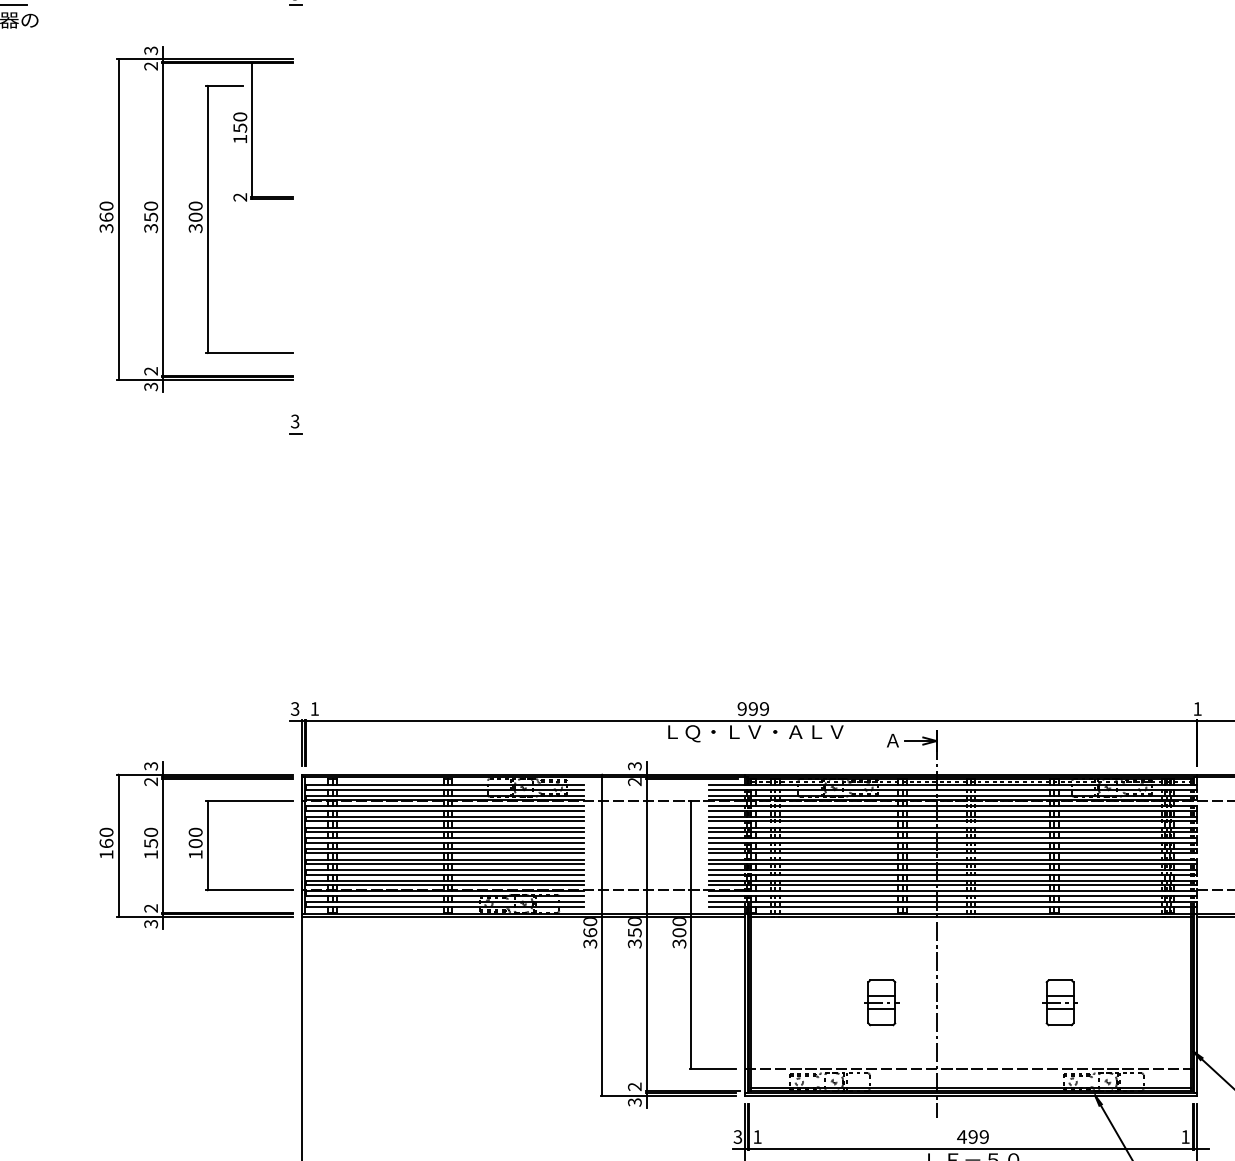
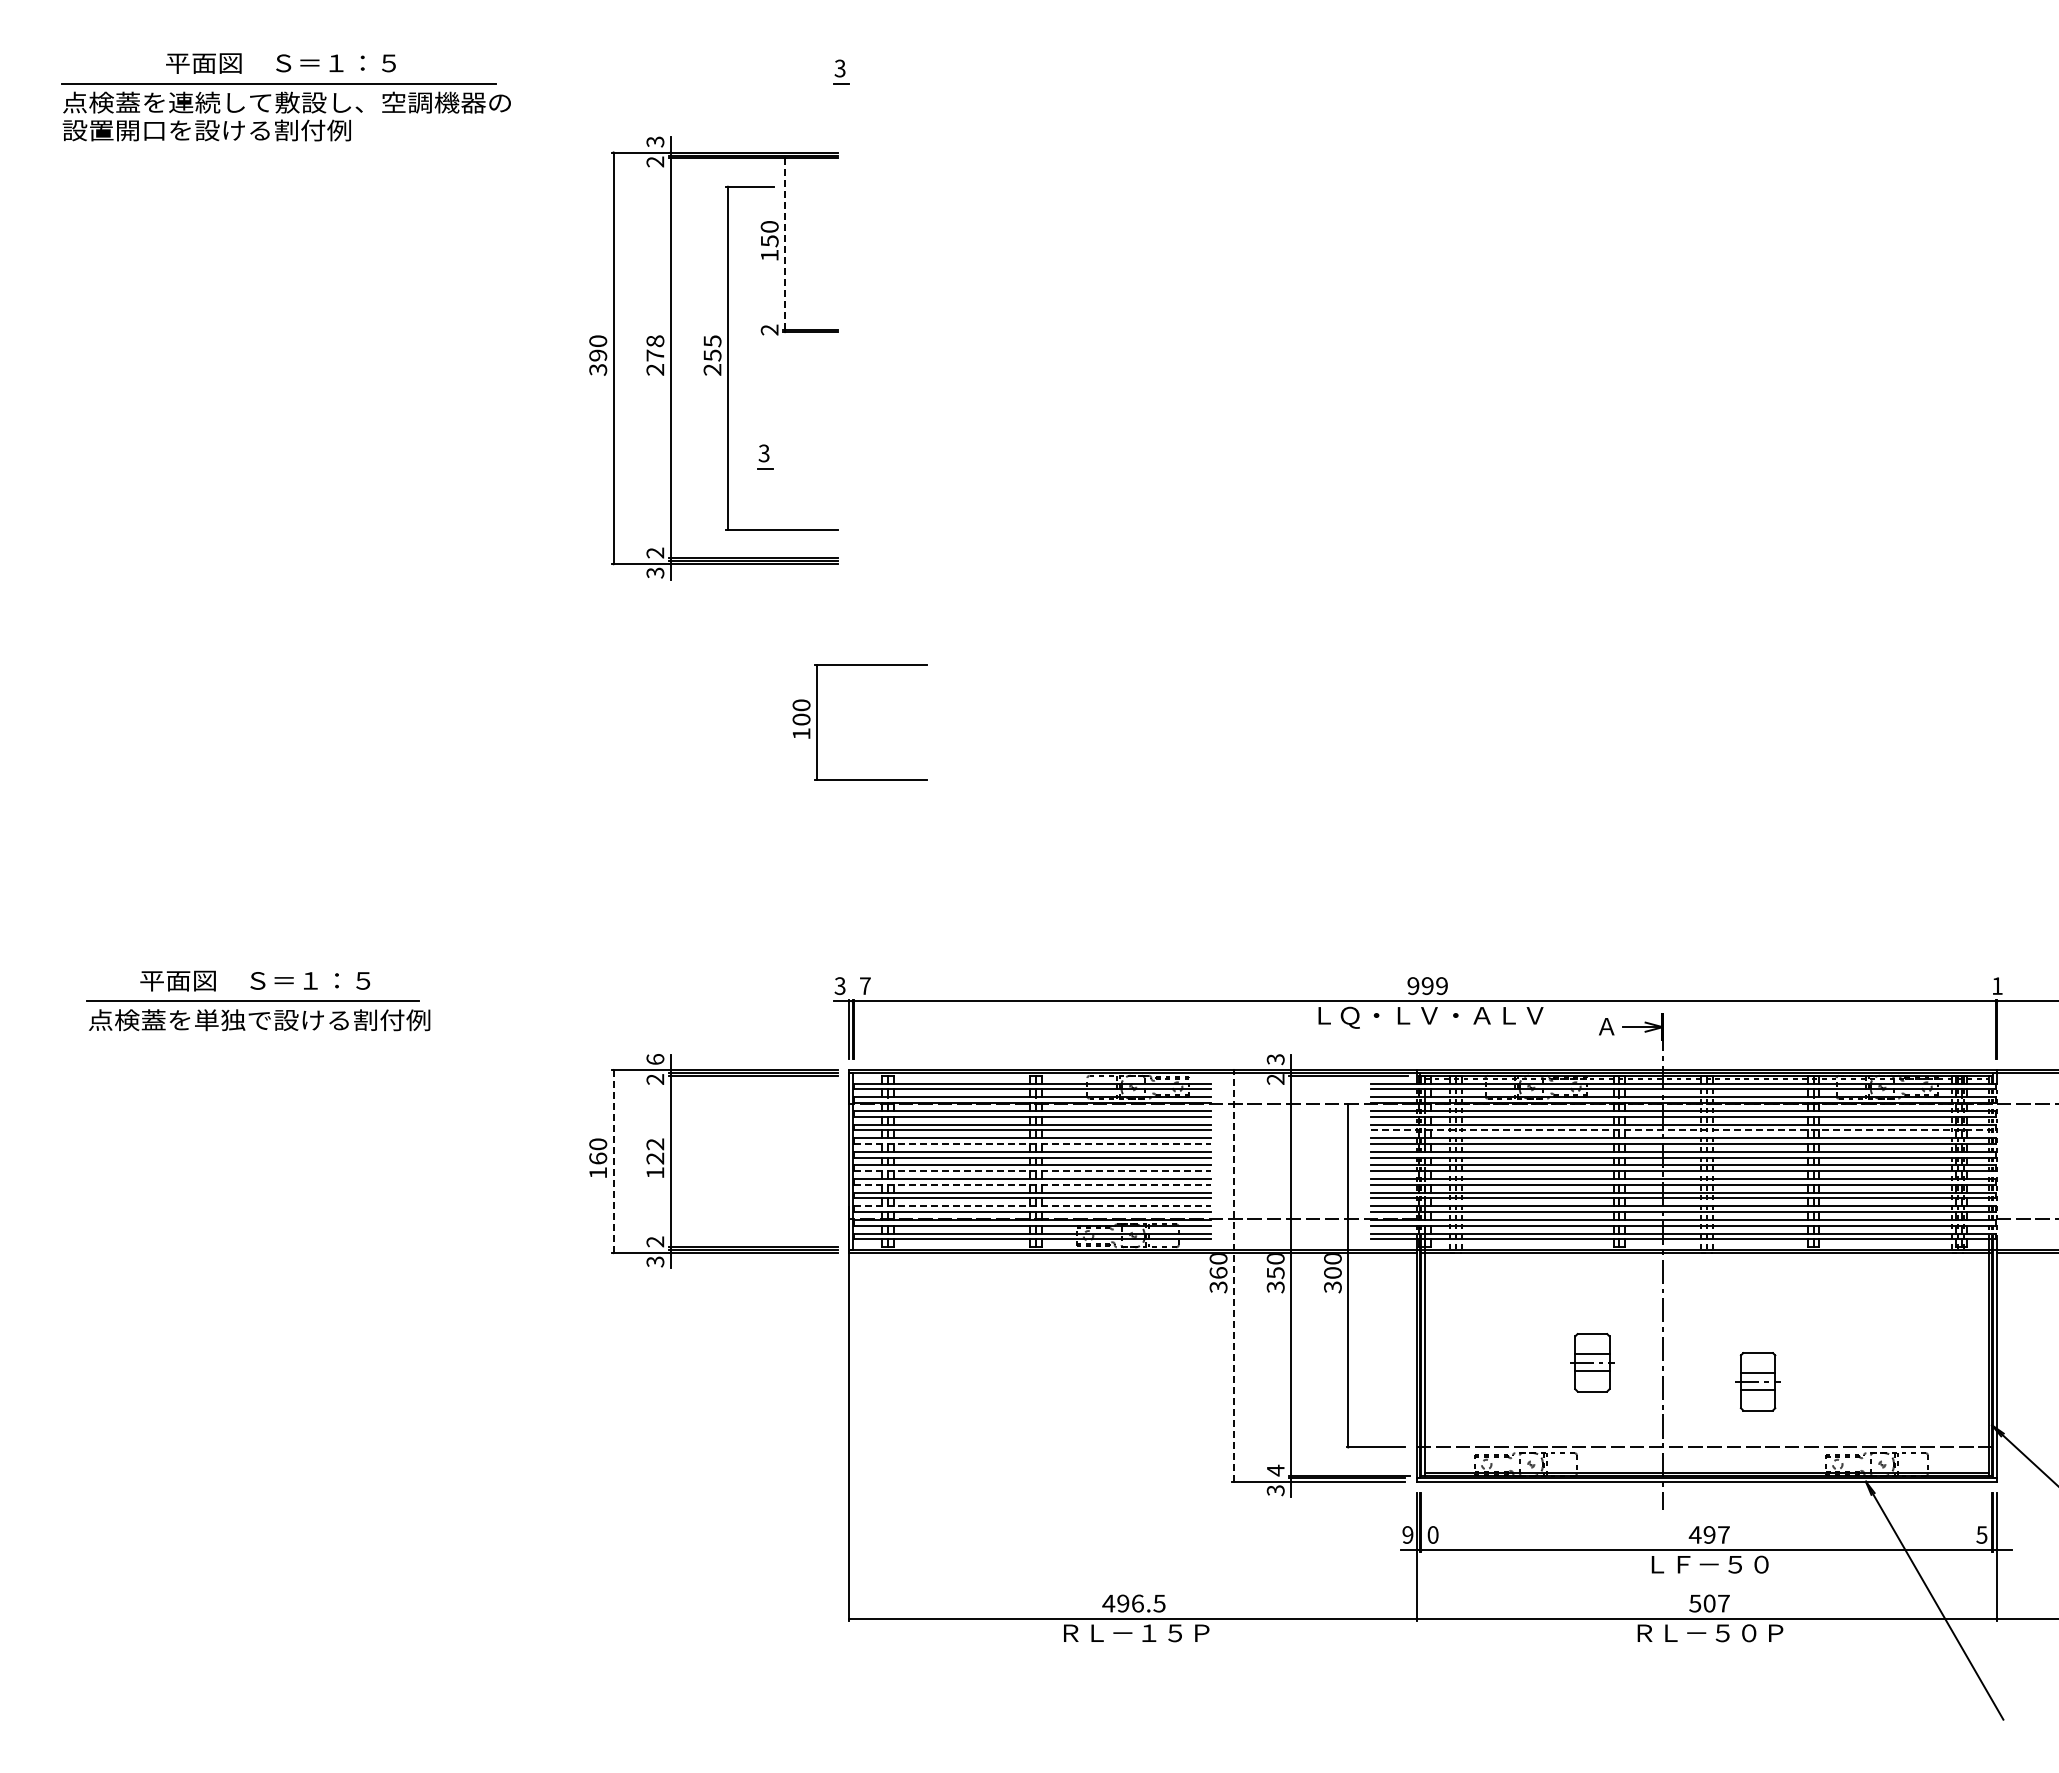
line: (252, 129) -> (785, 243), solid -> dashed
text: (106, 217) -> (598, 355), 360 -> 390
text: (151, 217) -> (655, 355), 350 -> 278
text: (195, 217) -> (712, 355), 300 -> 255
part: (296, 423) -> (765, 456), moved
text: (314, 708) -> (865, 985), 1 -> 7
text: (151, 766) -> (655, 1059), 3 -> 6
line: (953, 821) -> (1684, 1130), solid -> dashed
line: (445, 831) -> (1032, 1143), solid -> dashed
text: (151, 838) -> (655, 1151), 150 -> 122
part: (208, 845) -> (817, 722), moved
line: (118, 846) -> (613, 1162), solid -> dashed
line: (445, 853) -> (1032, 1171), solid -> dashed
line: (445, 863) -> (1032, 1184), solid -> dashed
line: (445, 880) -> (1032, 1206), solid -> dashed
line: (601, 934) -> (1233, 1275), solid -> dashed
part: (1059, 1002) -> (1757, 1381), moved
text: (634, 1086) -> (1275, 1470), 2 -> 4
text: (737, 1136) -> (1407, 1534), 3 -> 9
text: (757, 1136) -> (1432, 1534), 1 -> 0
text: (984, 1136) -> (1723, 1534), 499 -> 497
text: (1185, 1136) -> (1981, 1534), 1 -> 5

